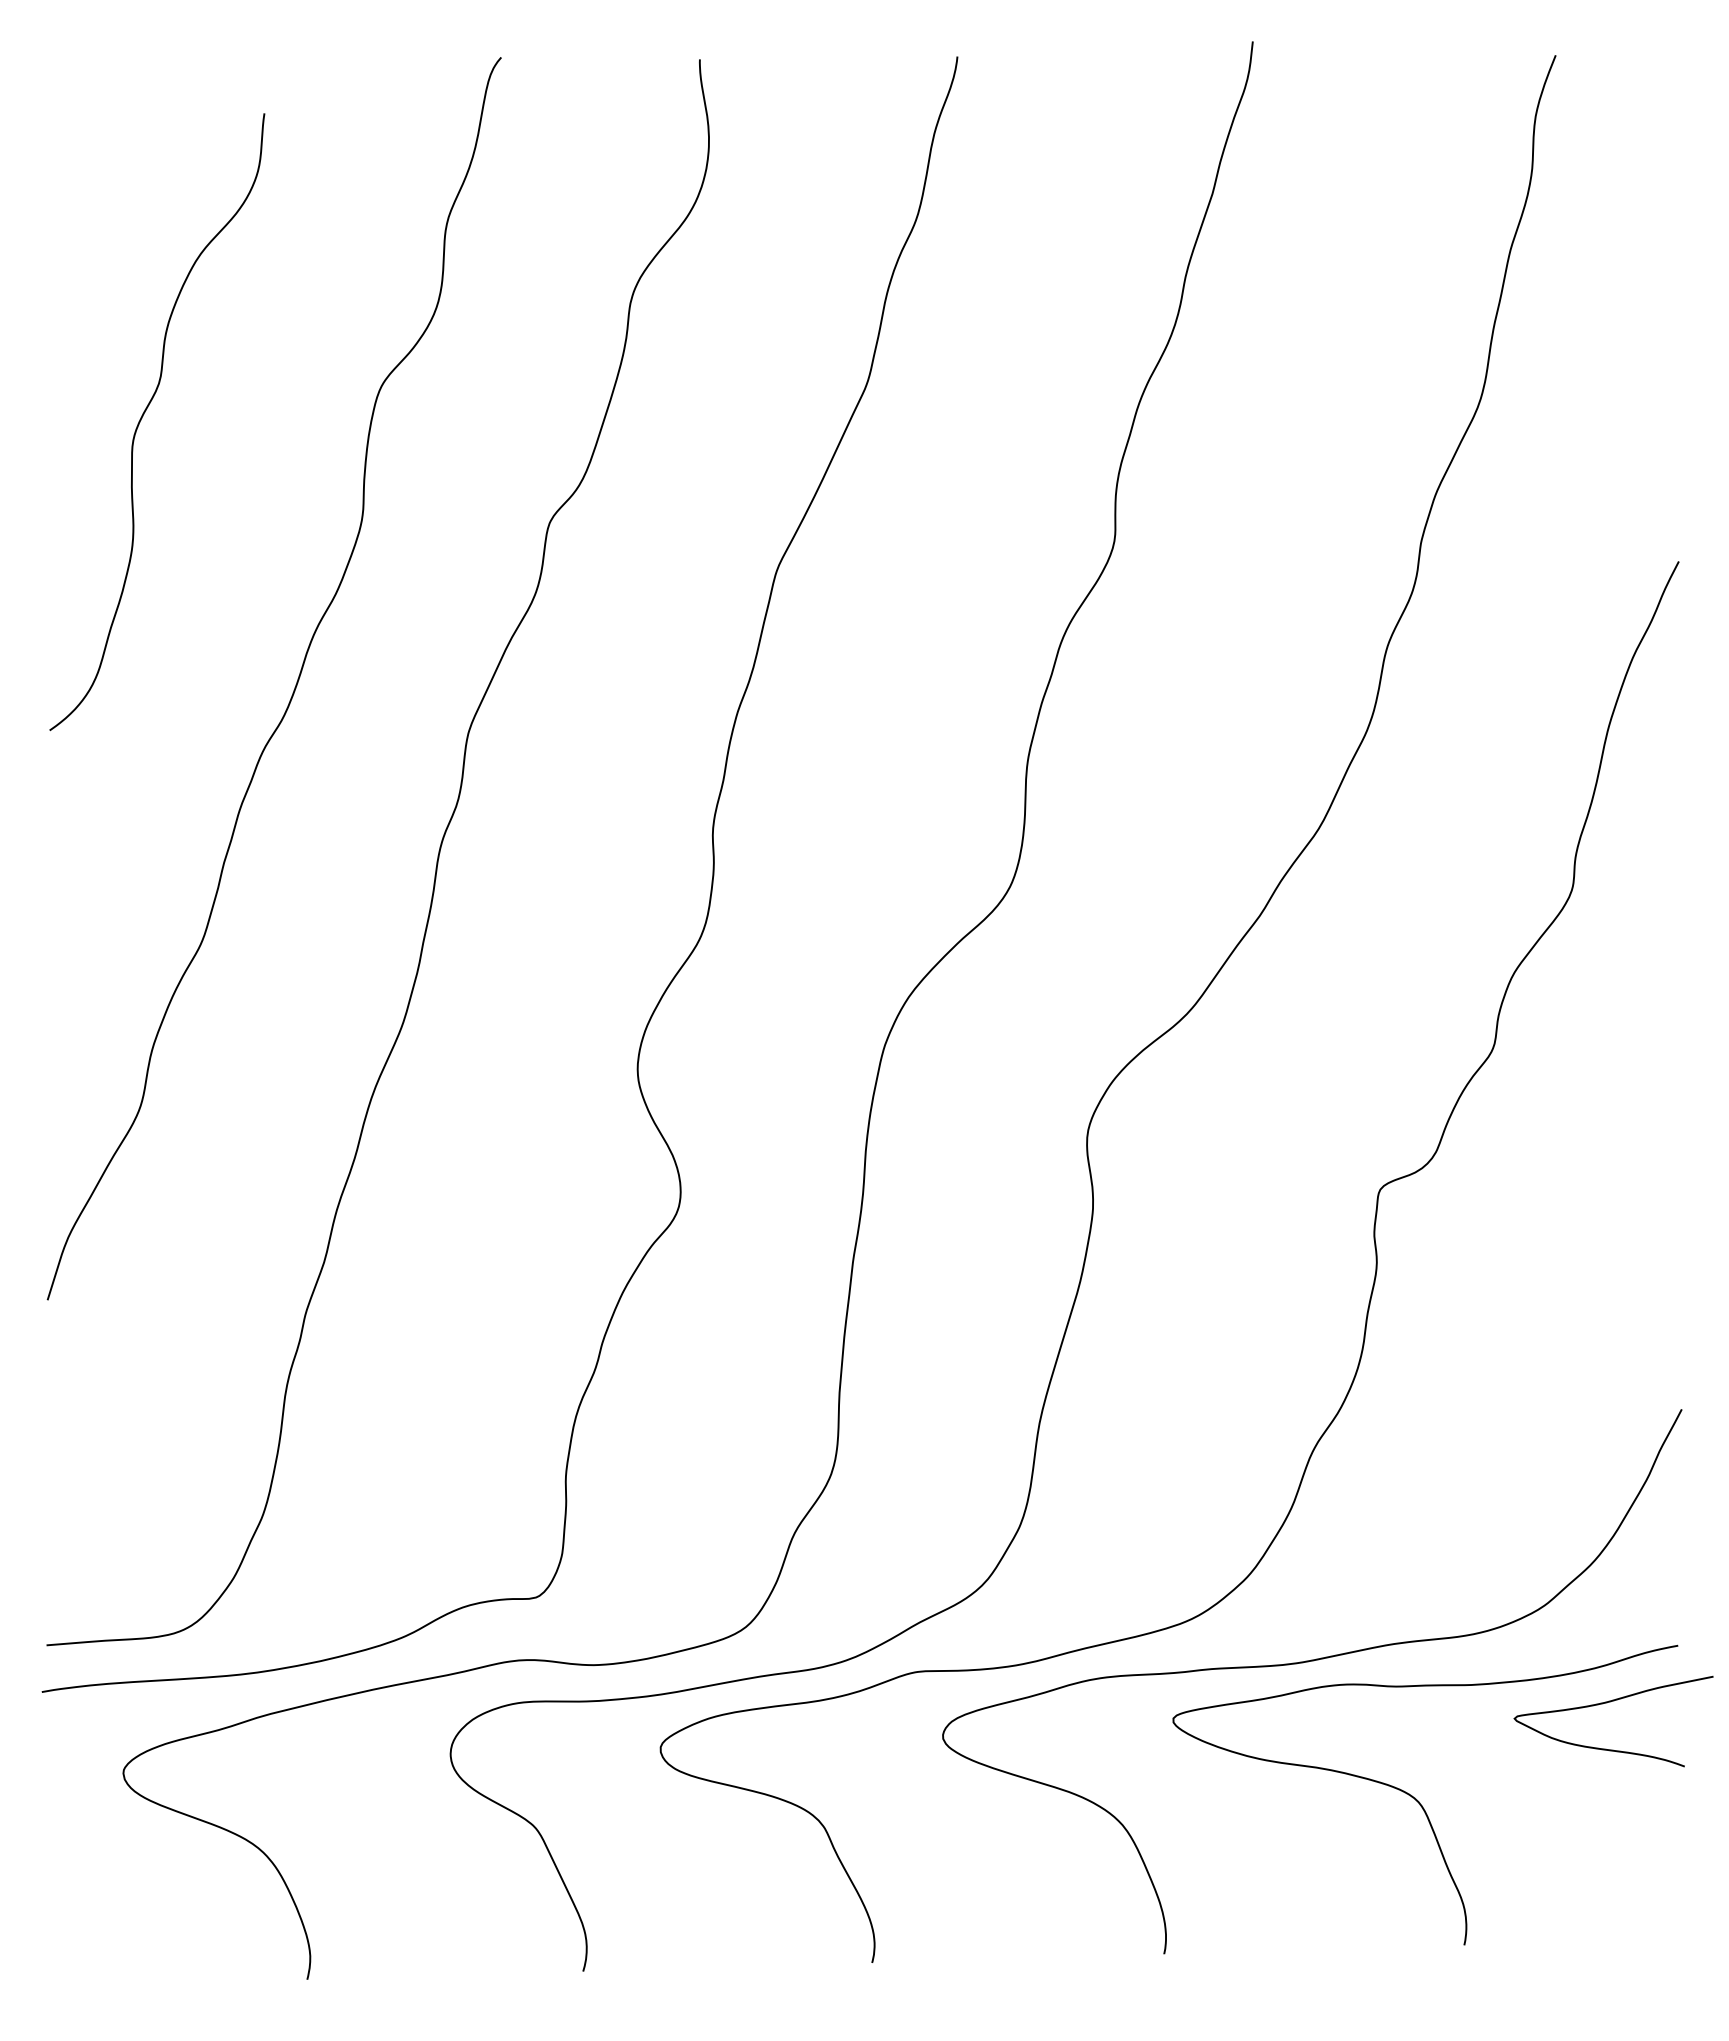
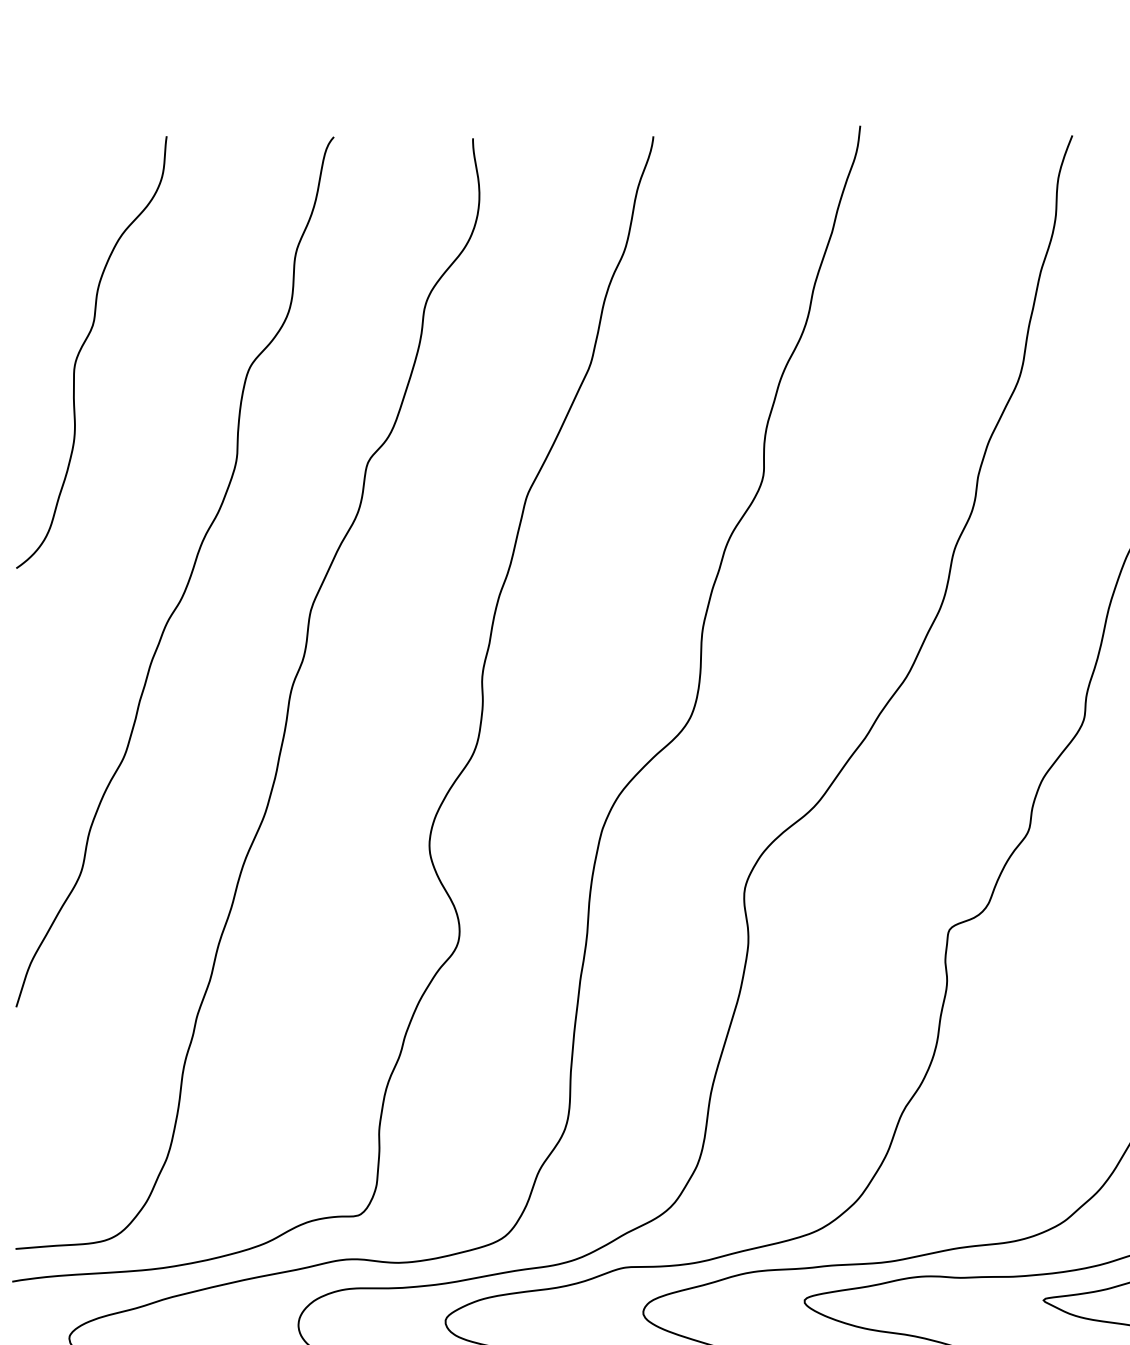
curve: (144, 414) -> (82, 347), moved

